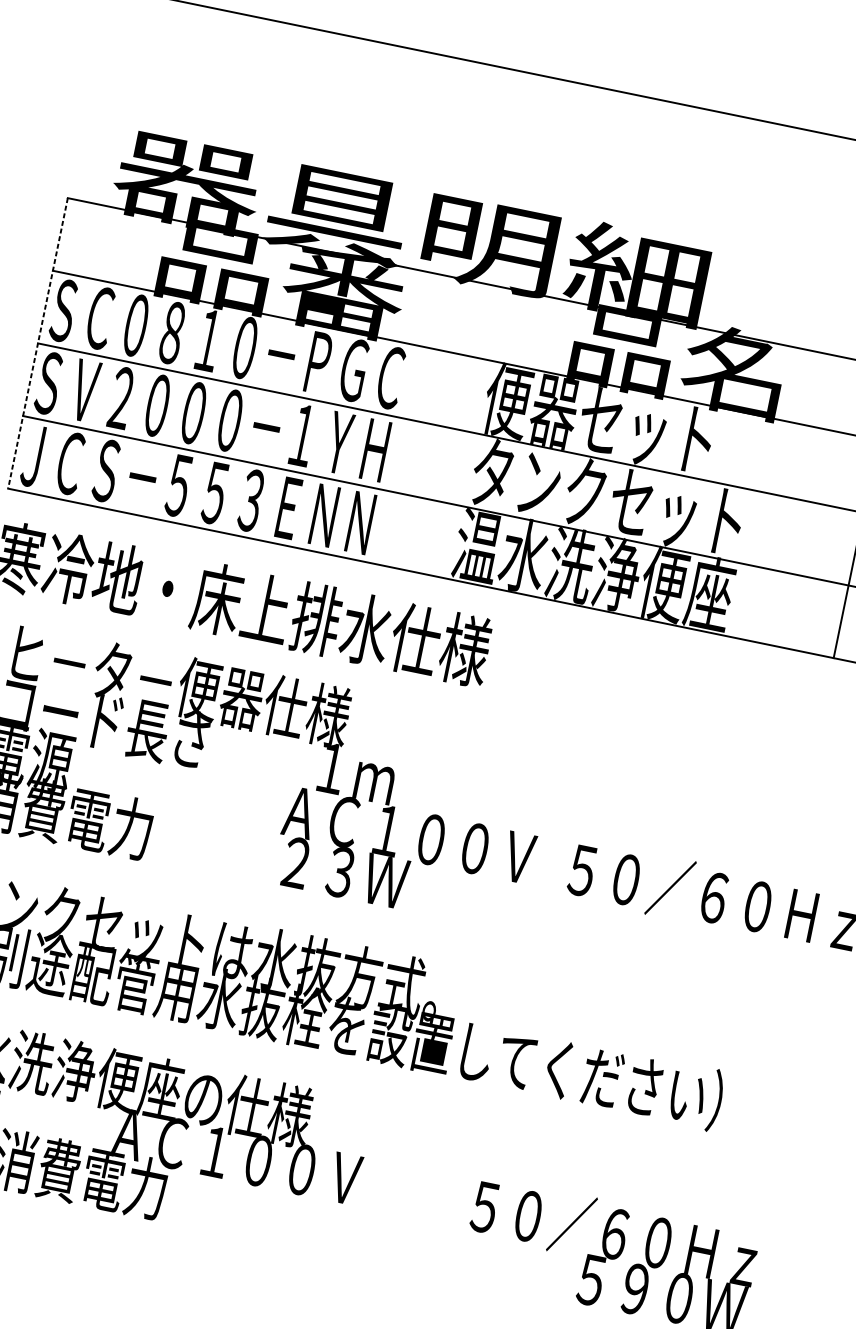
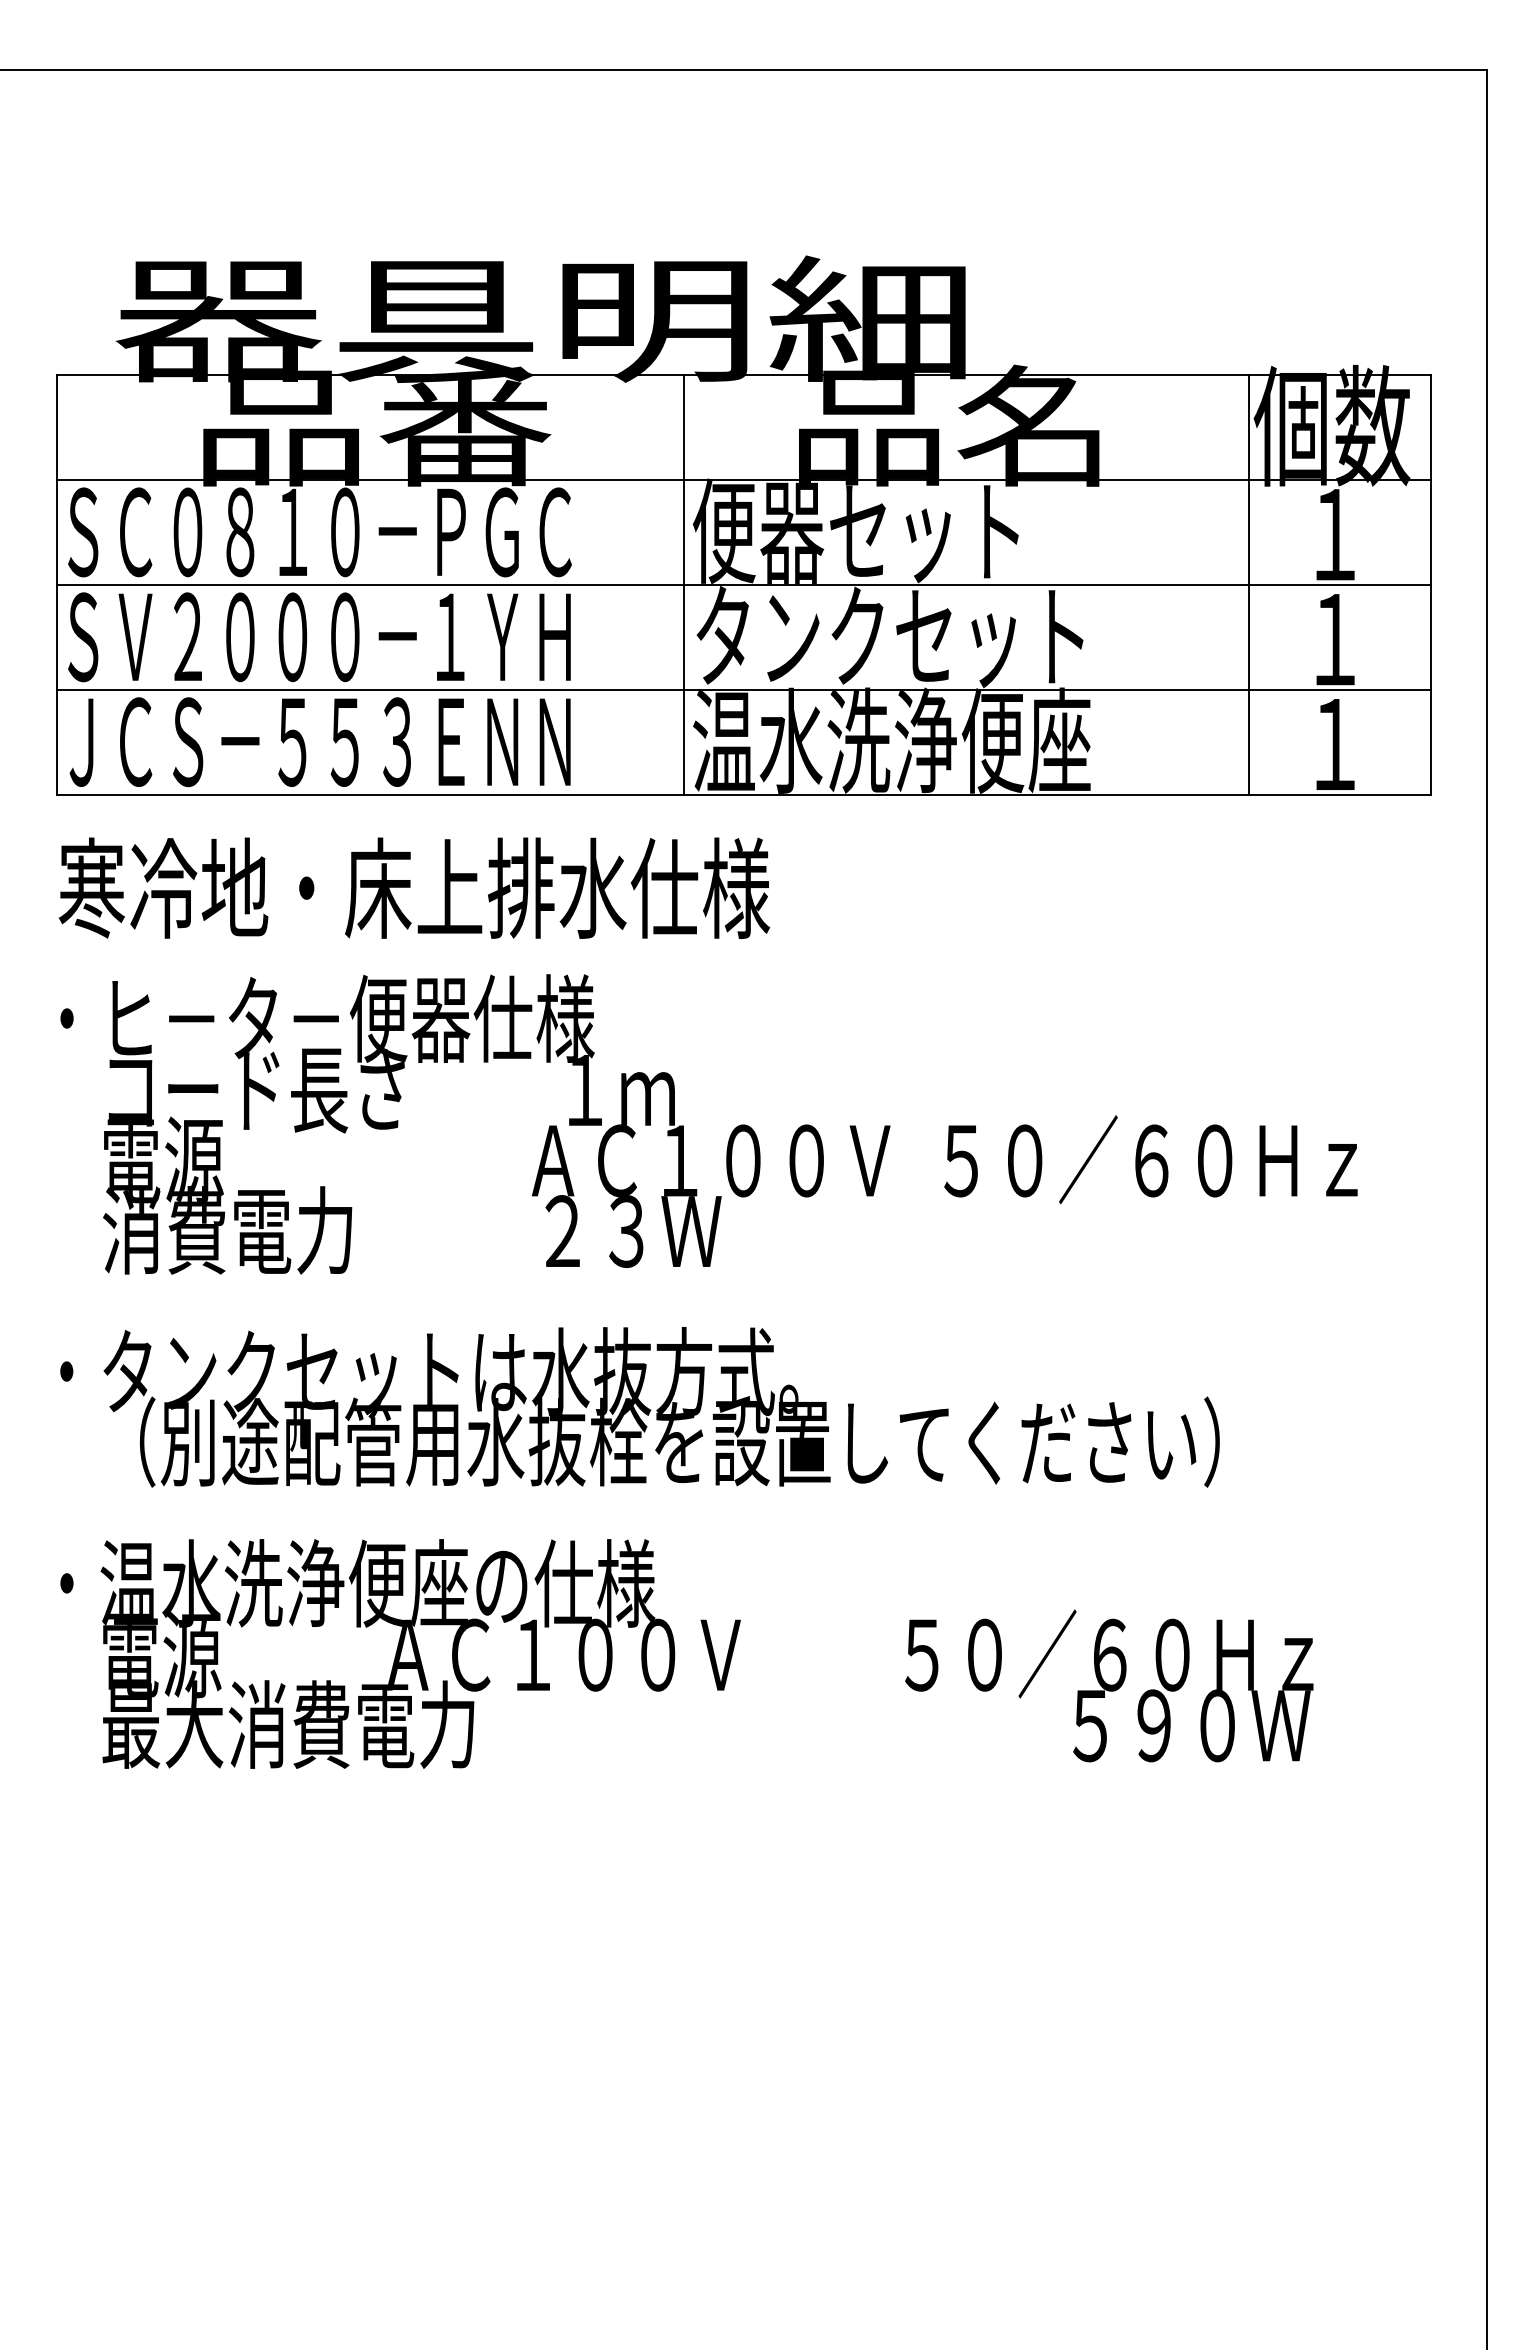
line: (37, 343) -> (56, 584), dashed -> solid
line: (472, 432) -> (684, 584), added

